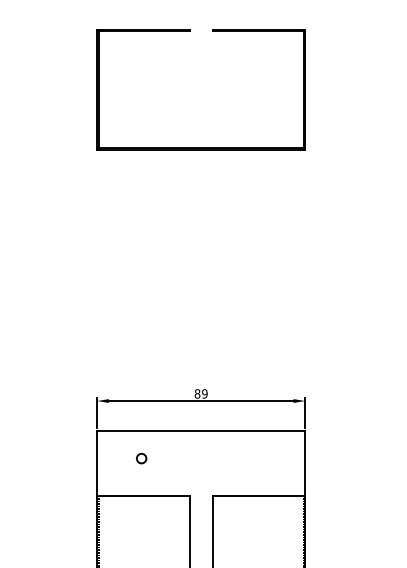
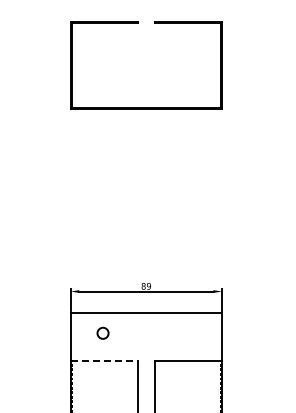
circle: (140, 458) -> (102, 333), size x1.6
line: (143, 495) -> (104, 360), solid -> dashed

